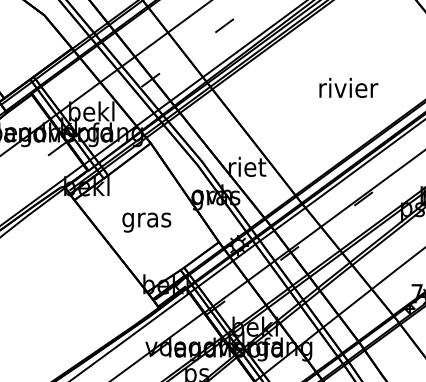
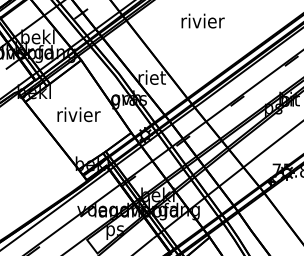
text: (348, 87) -> (202, 20), moved
text: (147, 219) -> (78, 116), gras -> rivier

